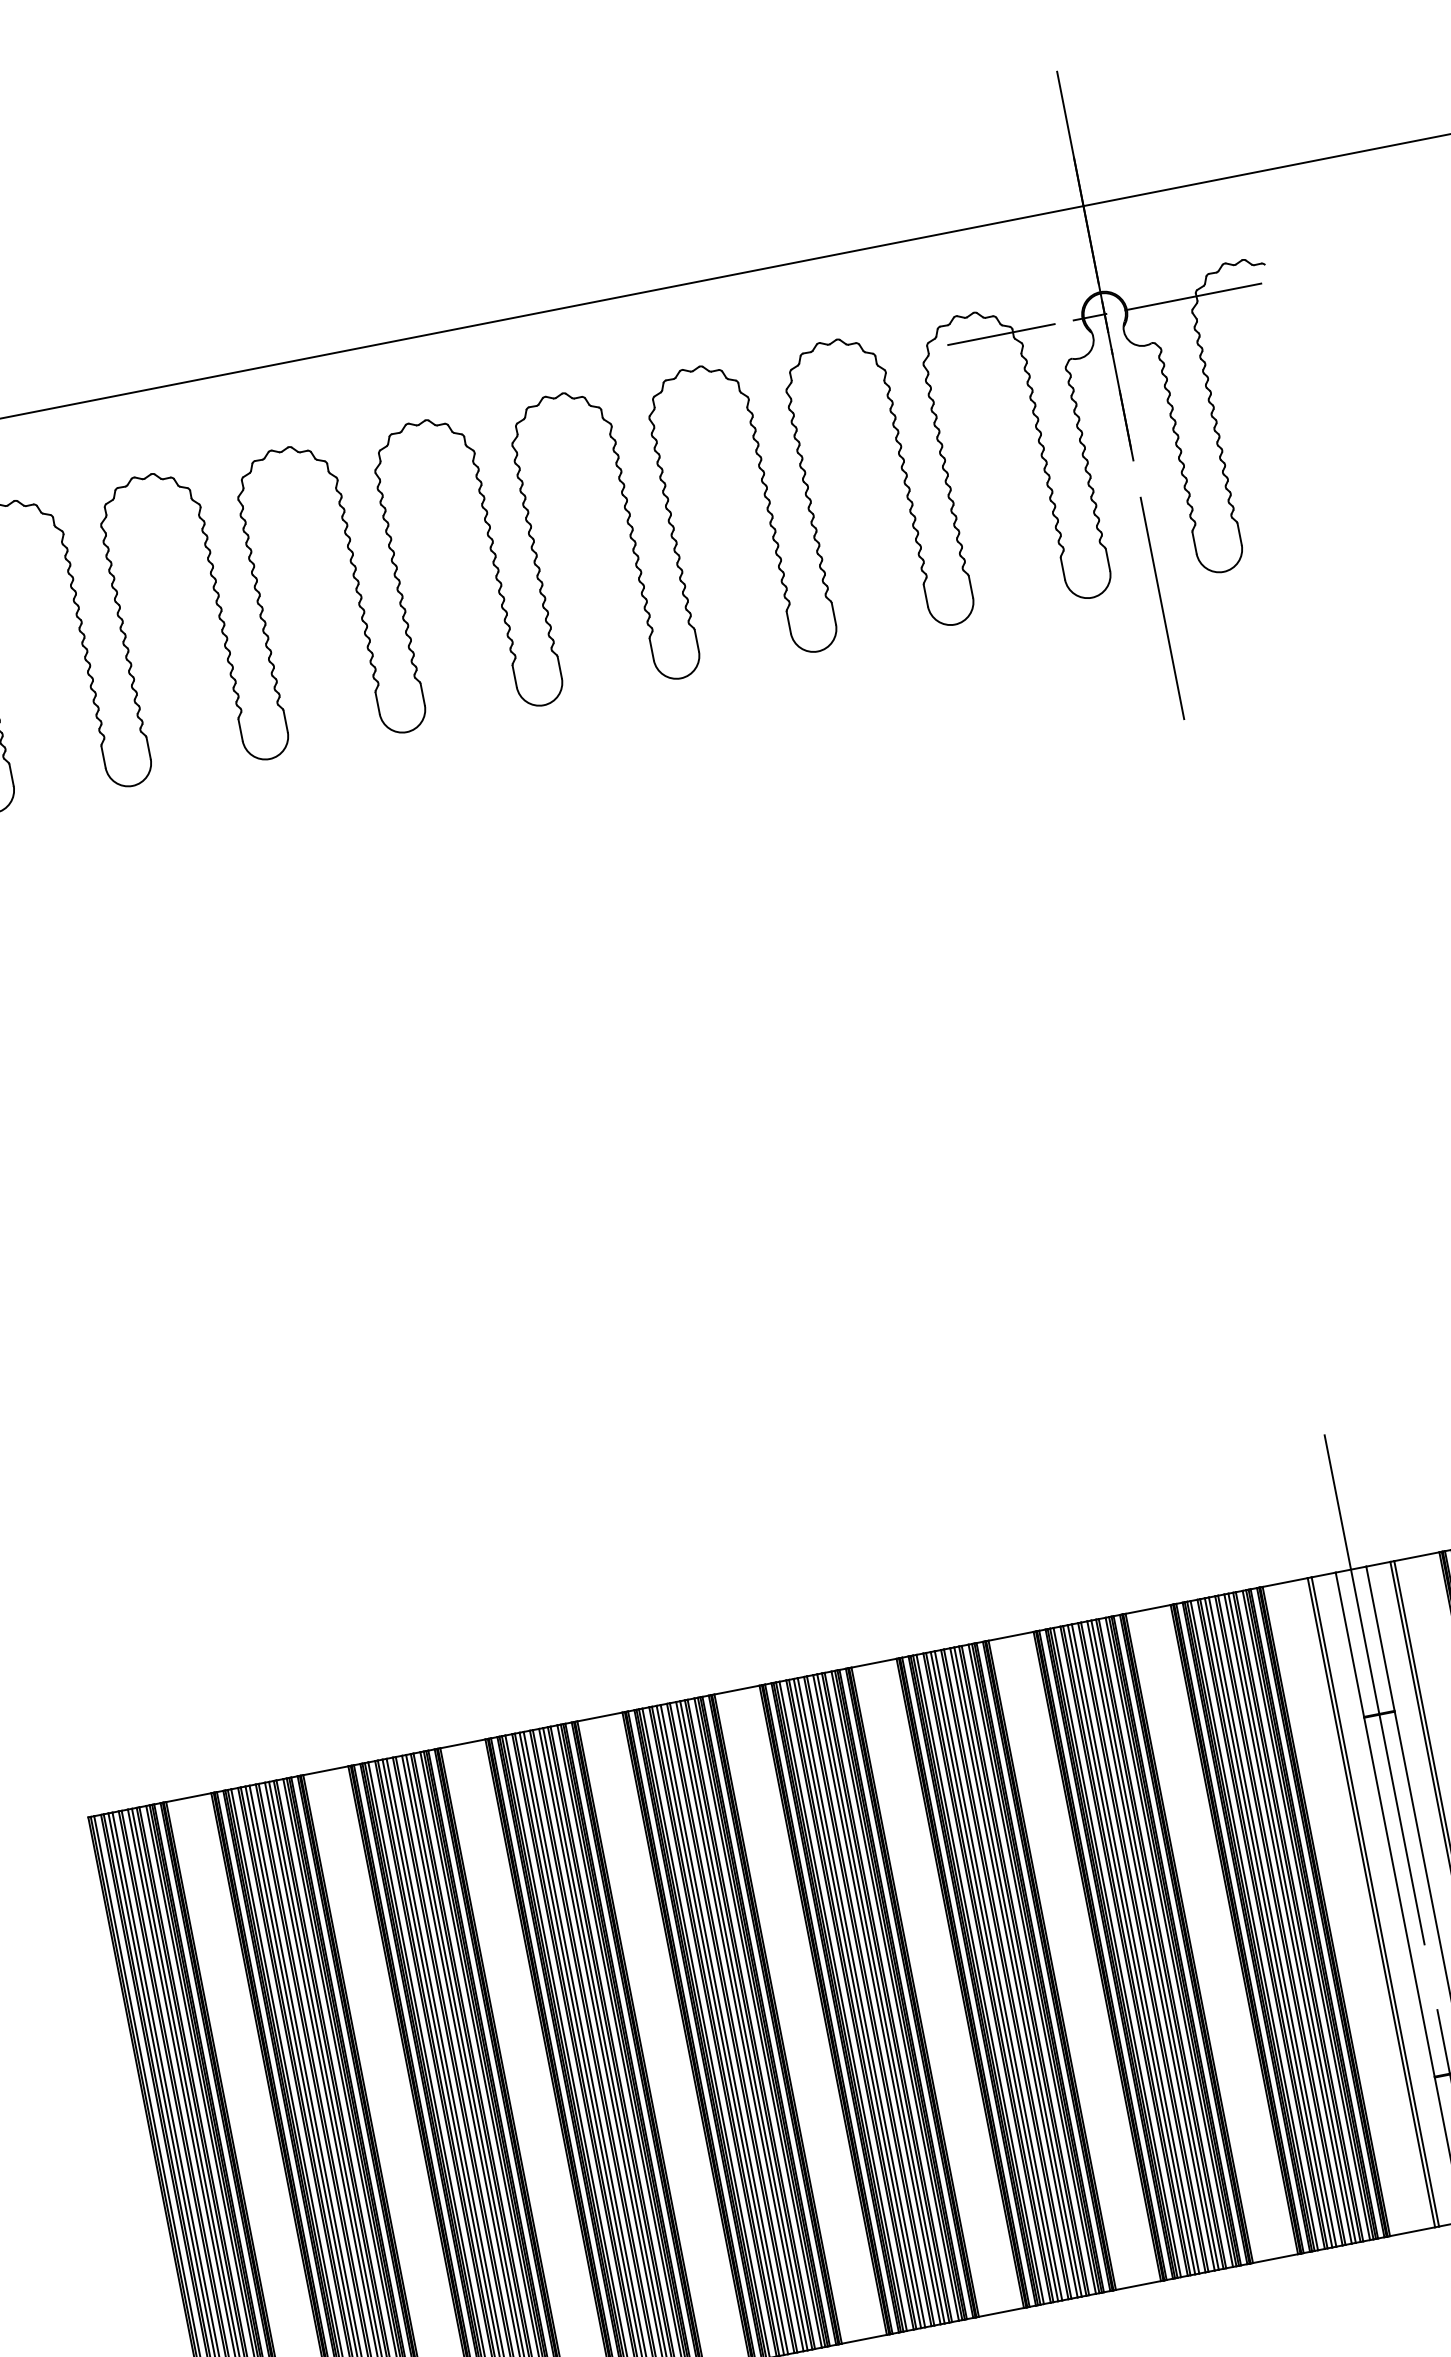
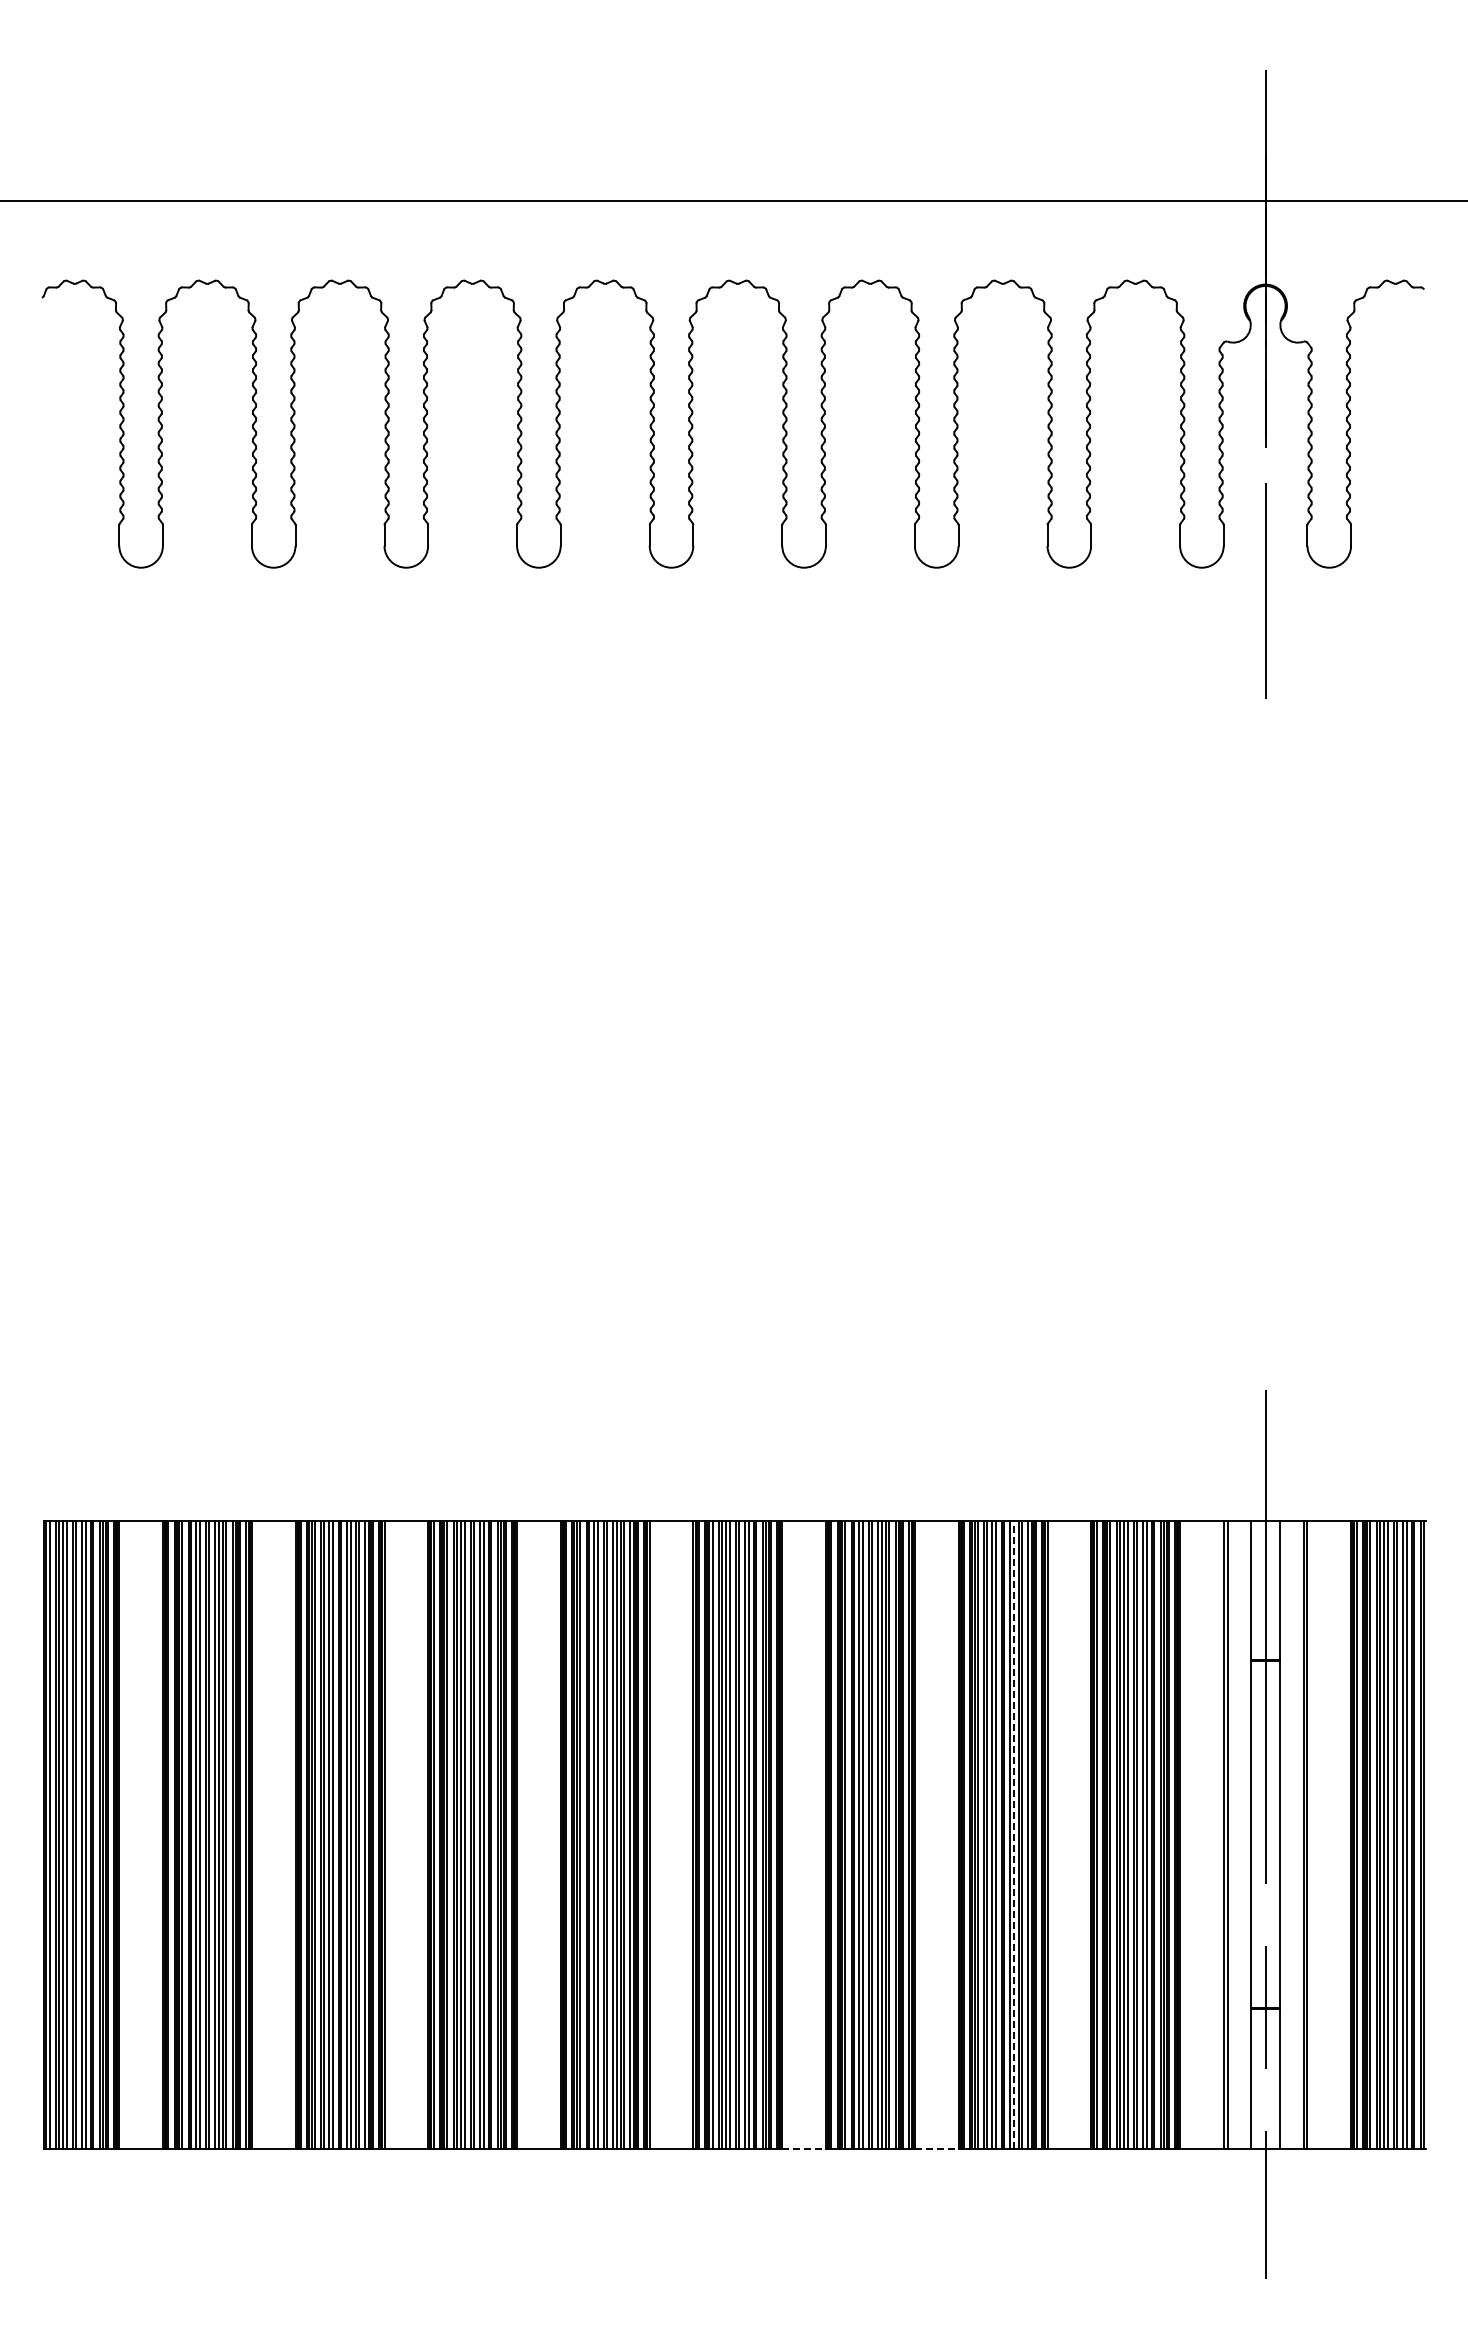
line: (1104, 314) -> (1265, 306), removed
line: (1155, 1945) -> (1014, 1834), solid -> dashed
line: (1138, 2285) -> (936, 2148), solid -> dashed
line: (1001, 2312) -> (804, 2148), solid -> dashed

